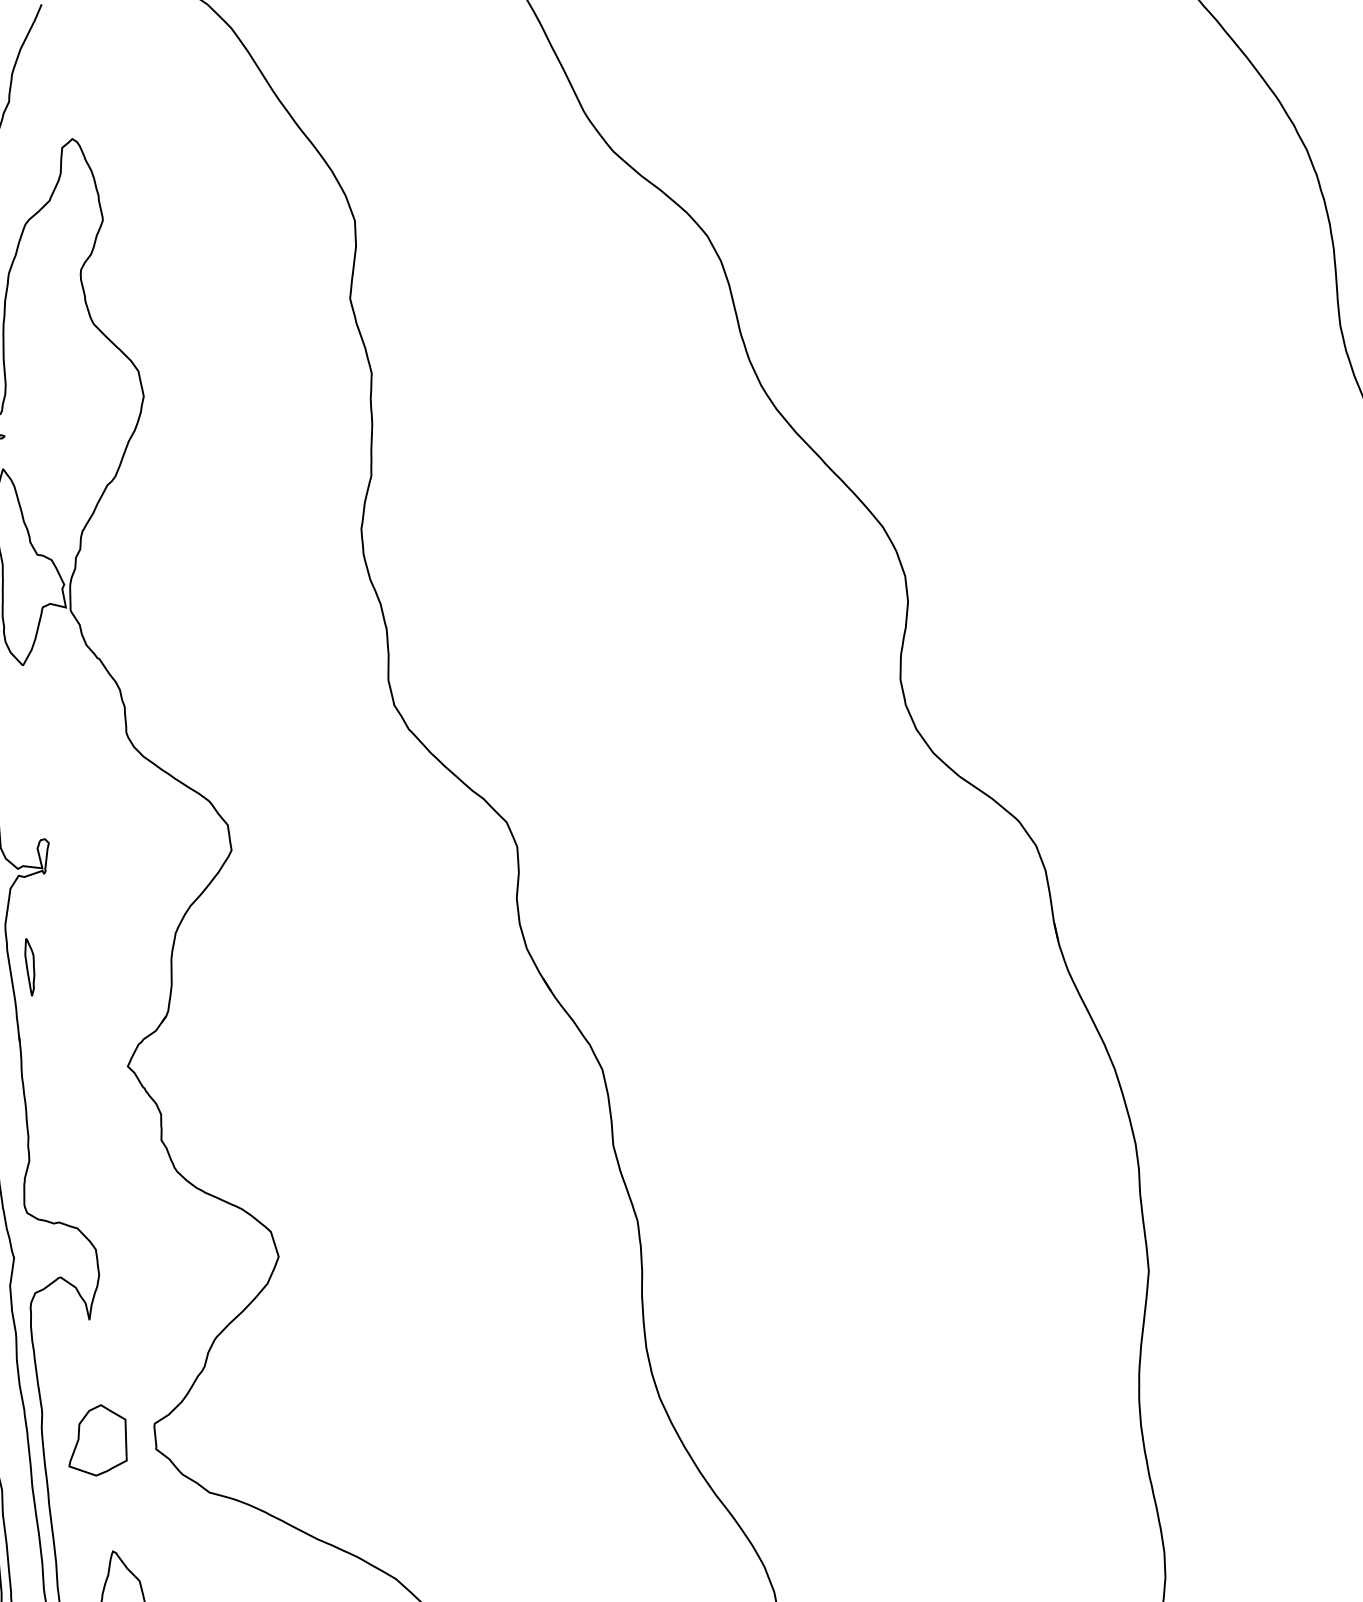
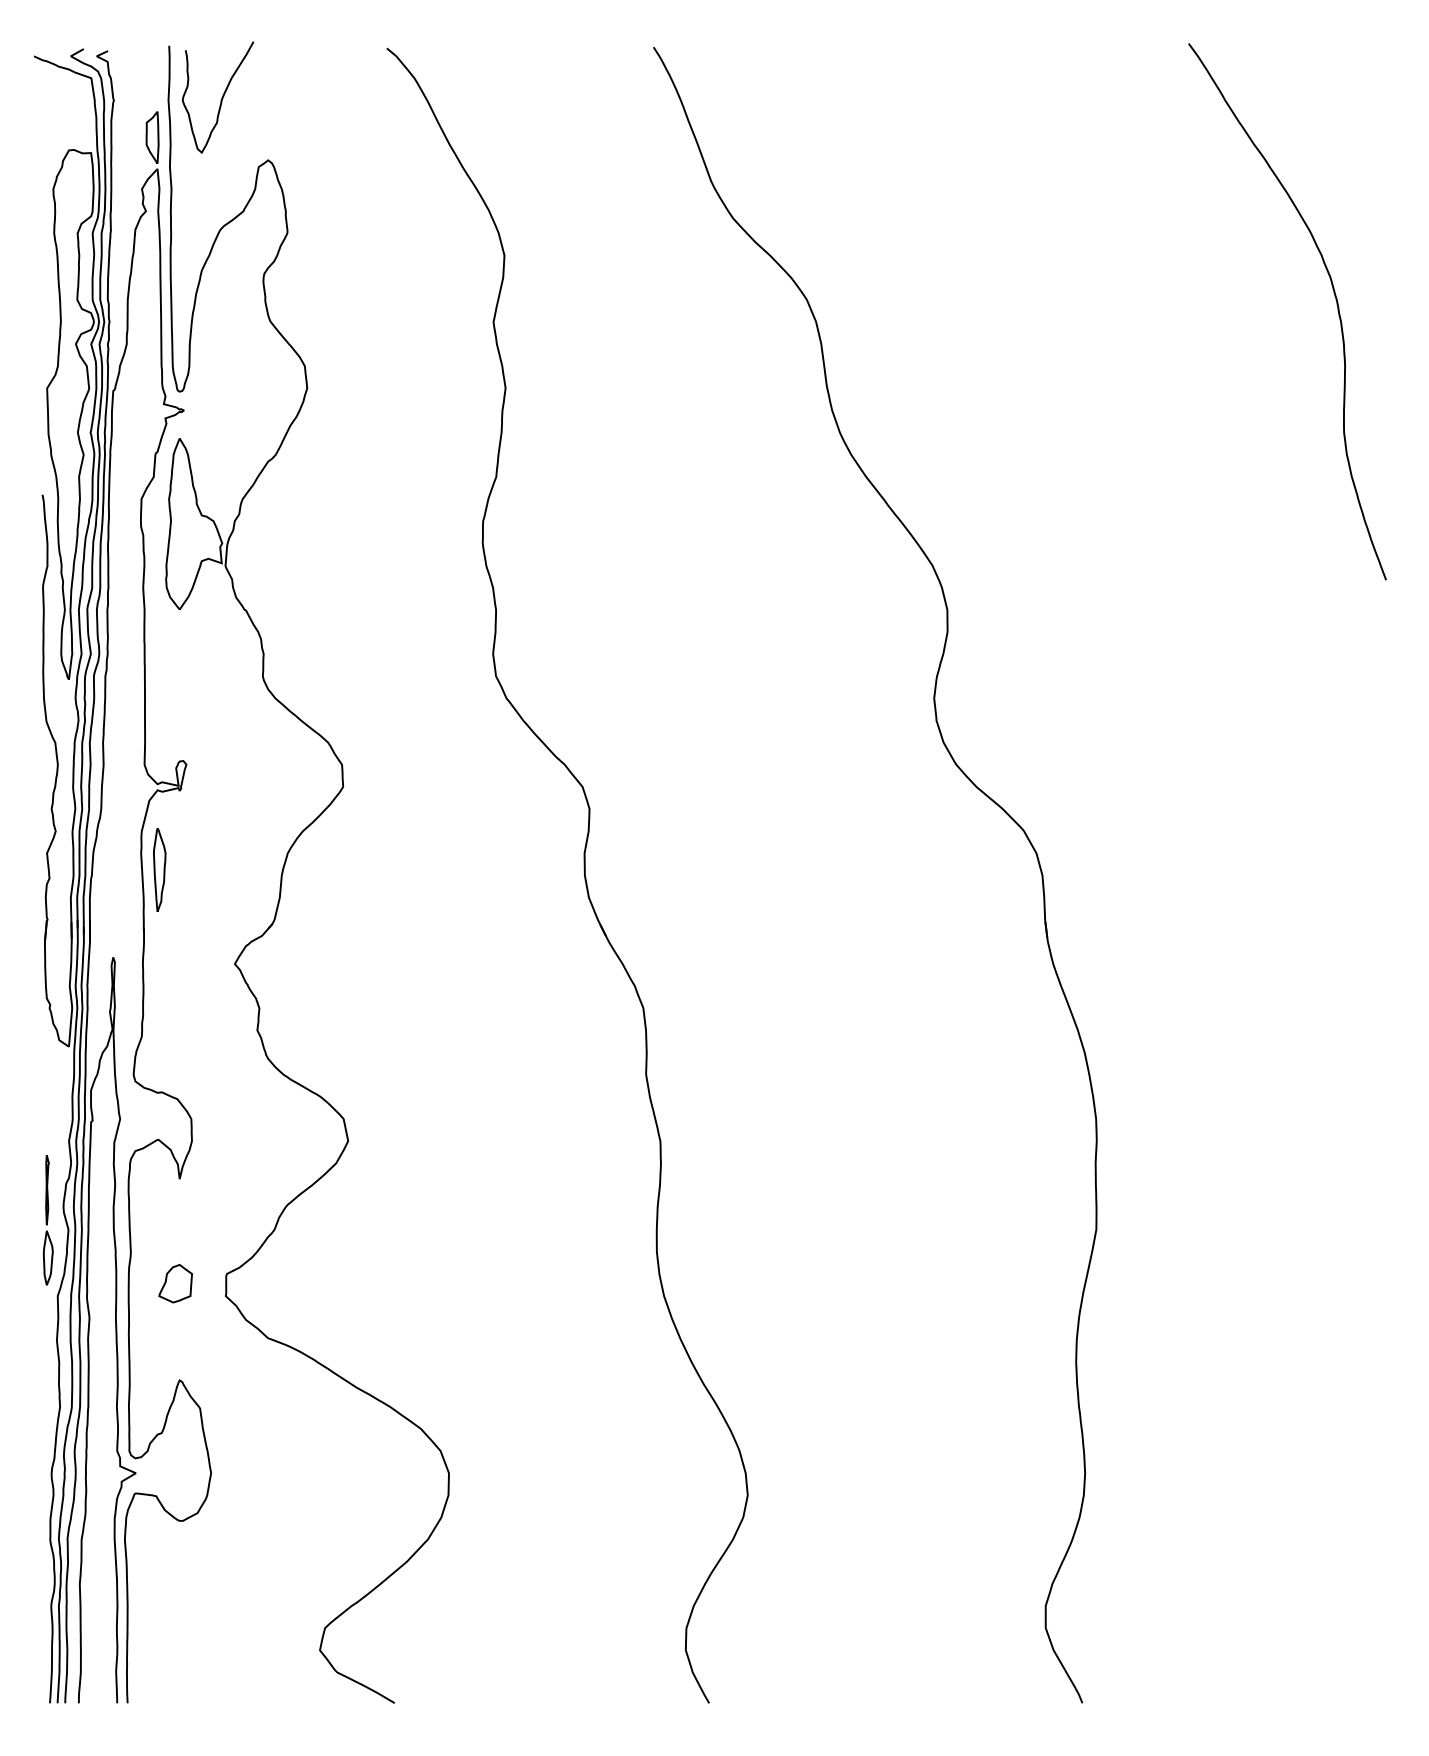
part: (30, 966) -> (159, 869), size x1.67
part: (96, 1440) -> (175, 1283), size x0.62

